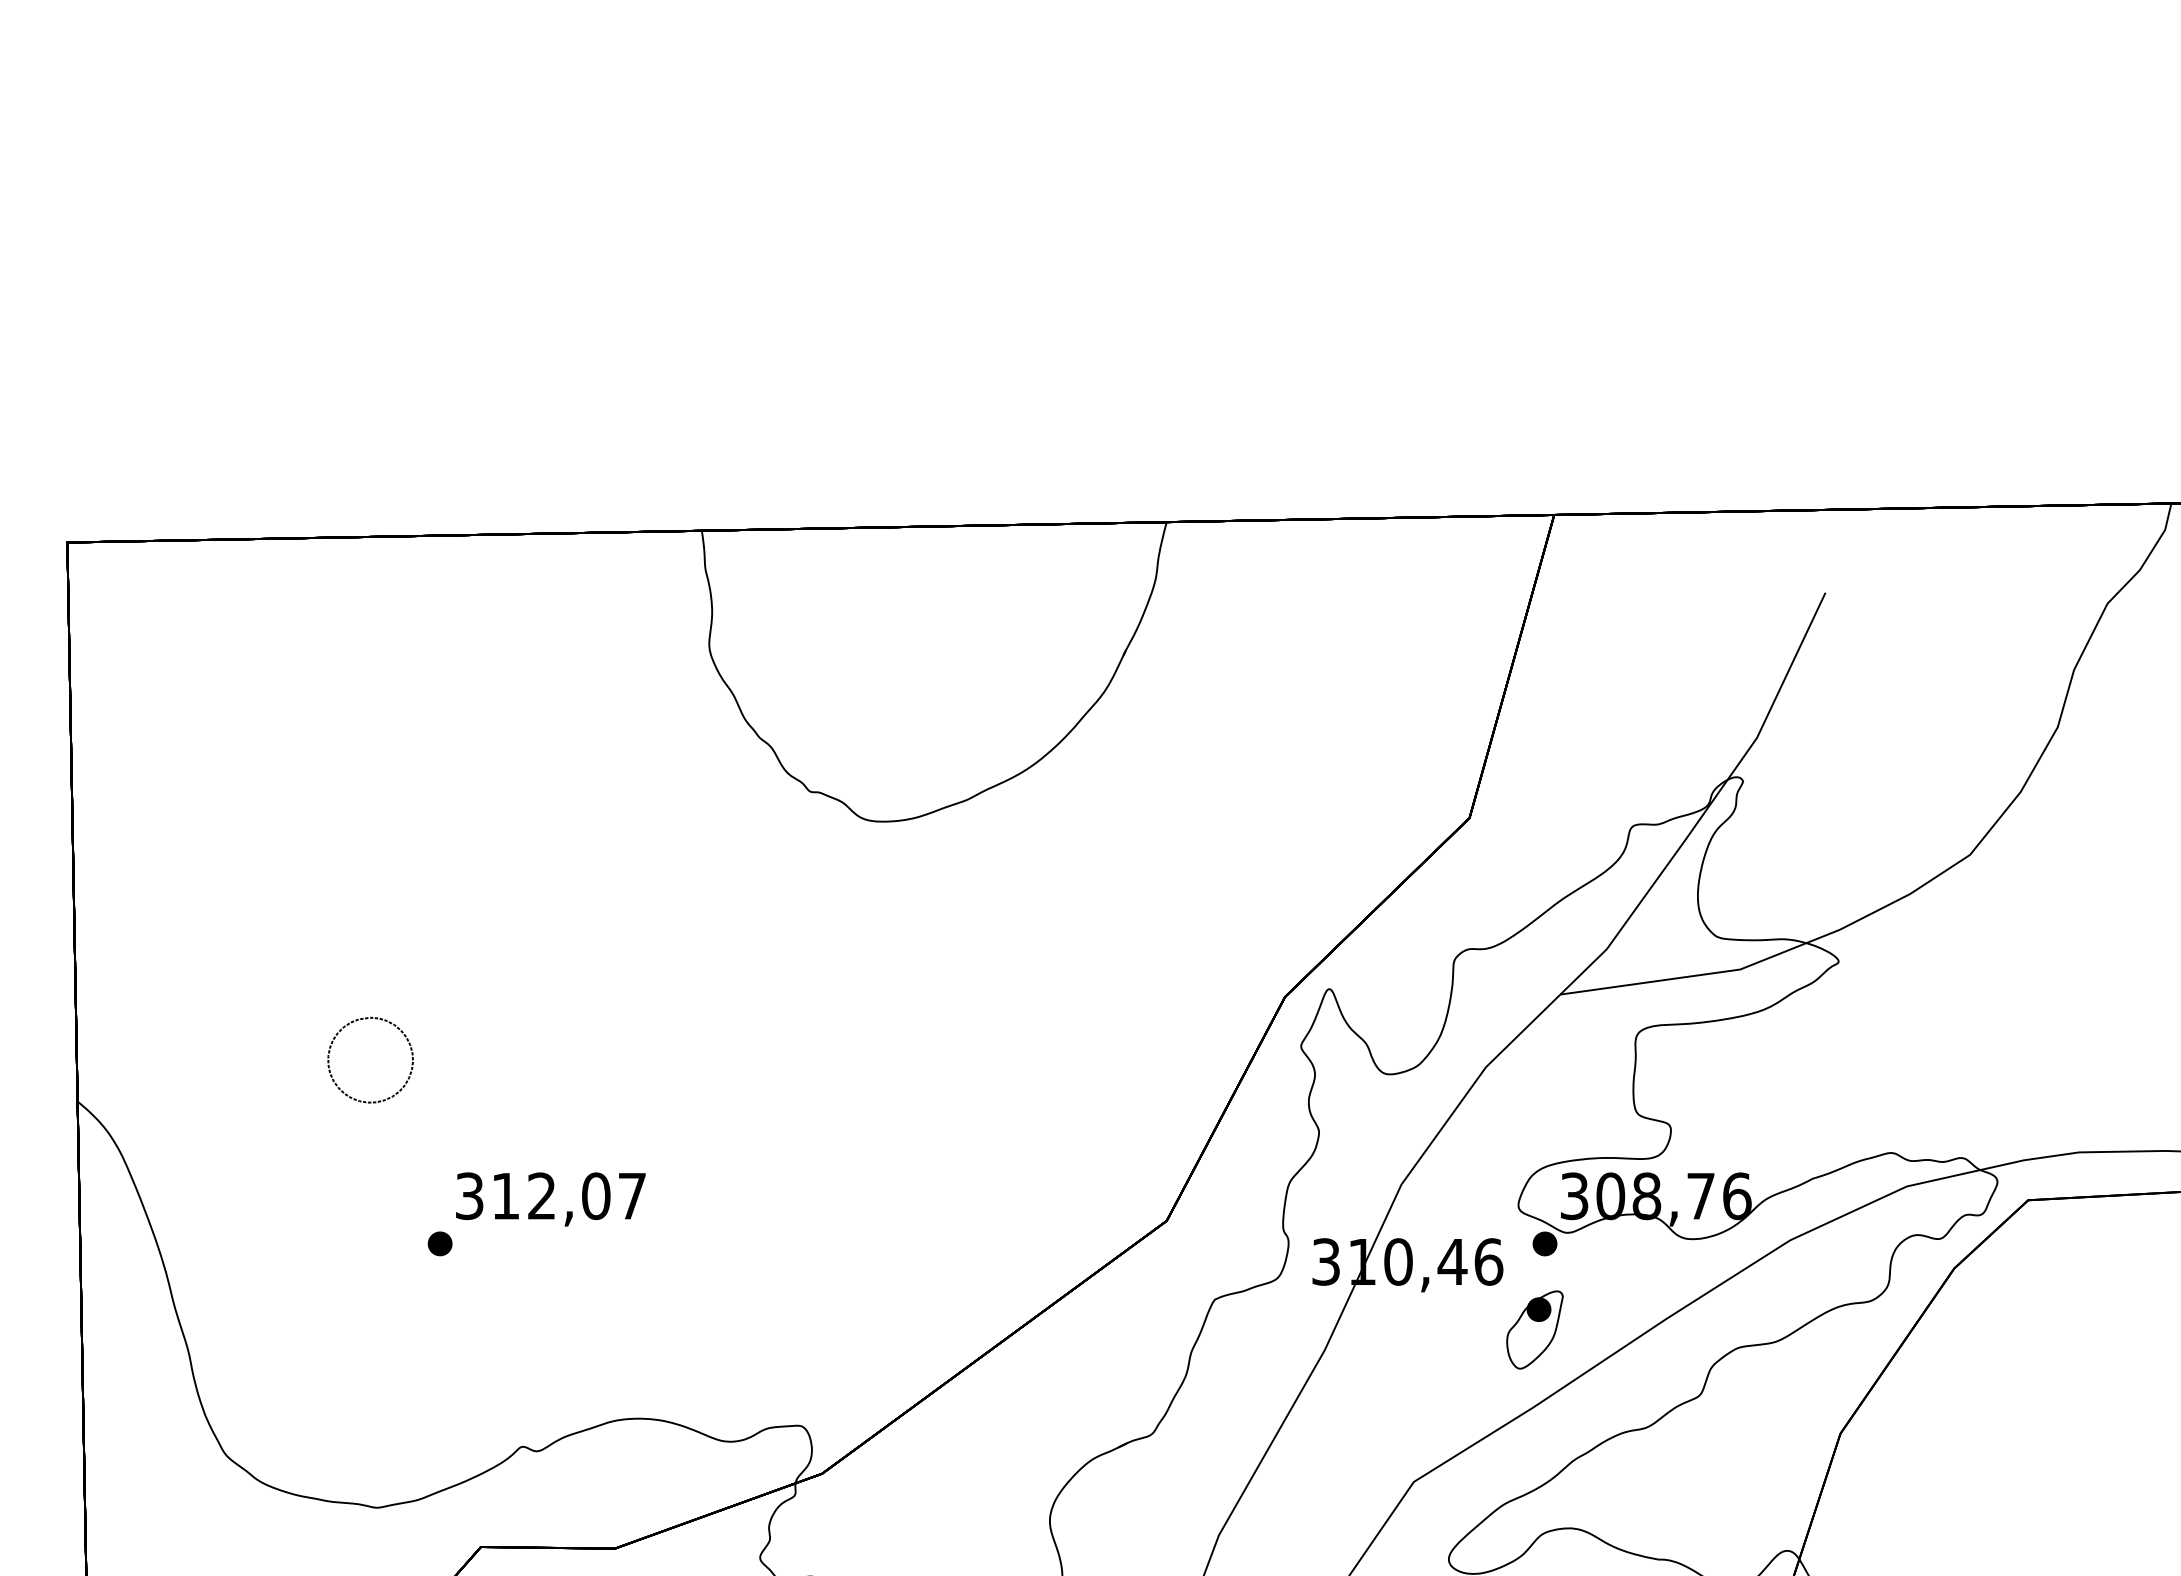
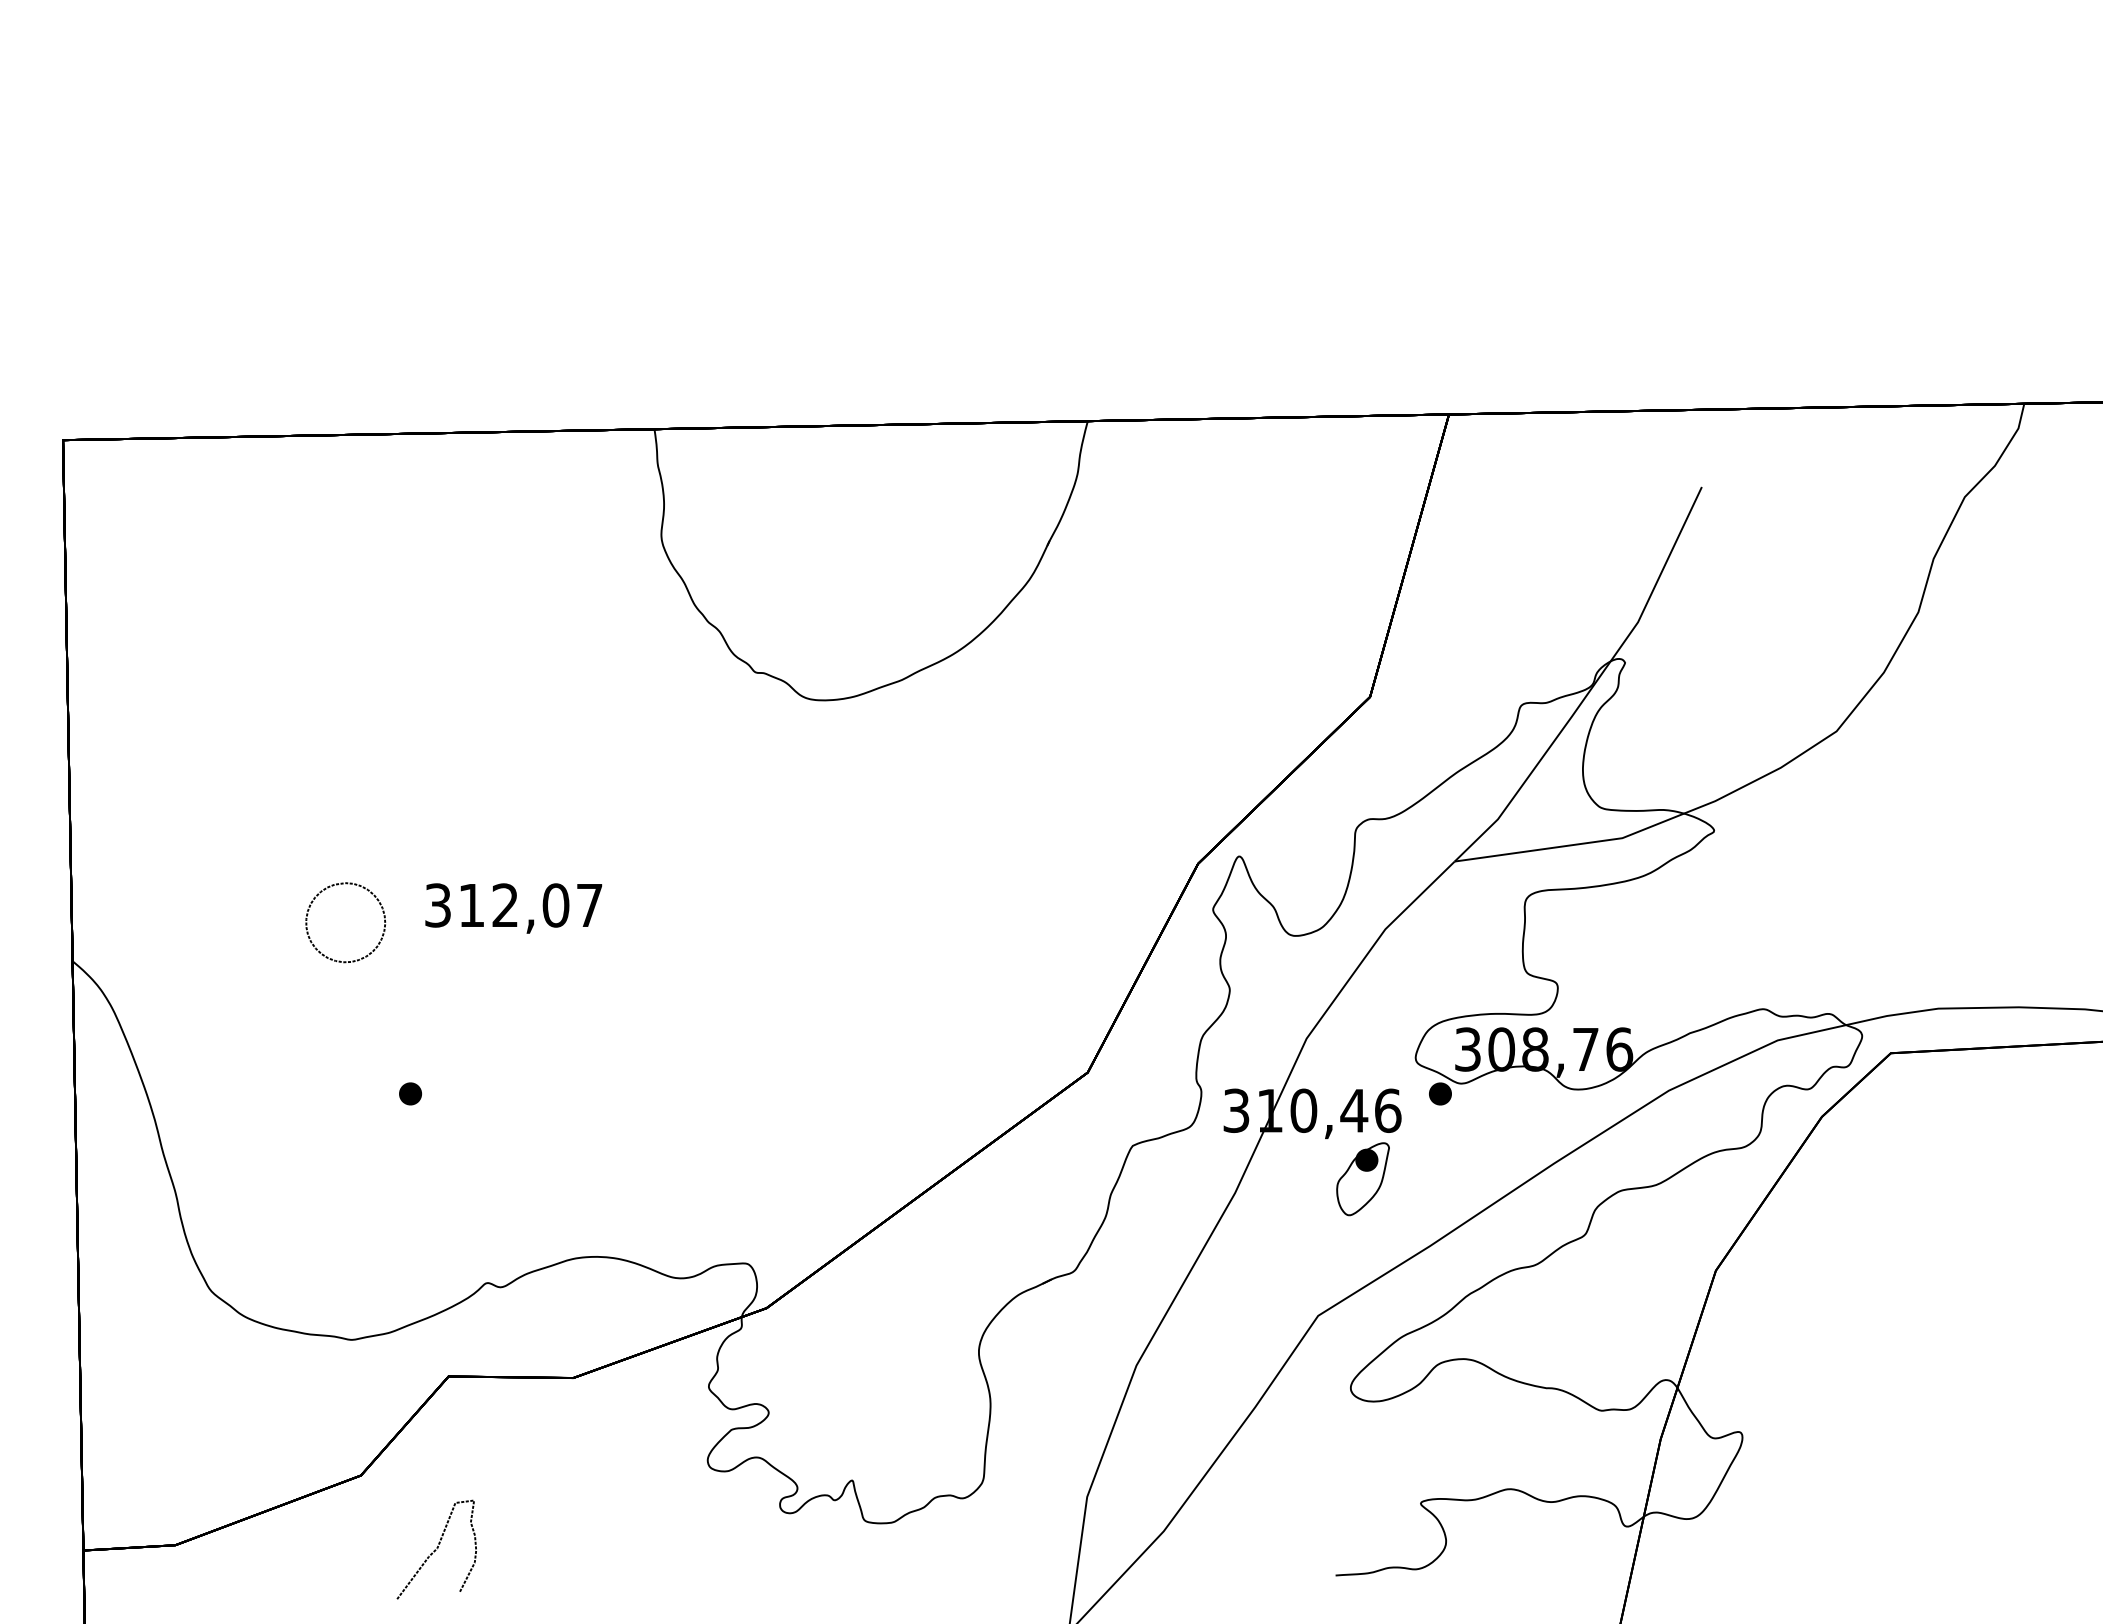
text: (550, 1199) -> (513, 908), moved
part: (1534, 1330) -> (1362, 1179), moved

